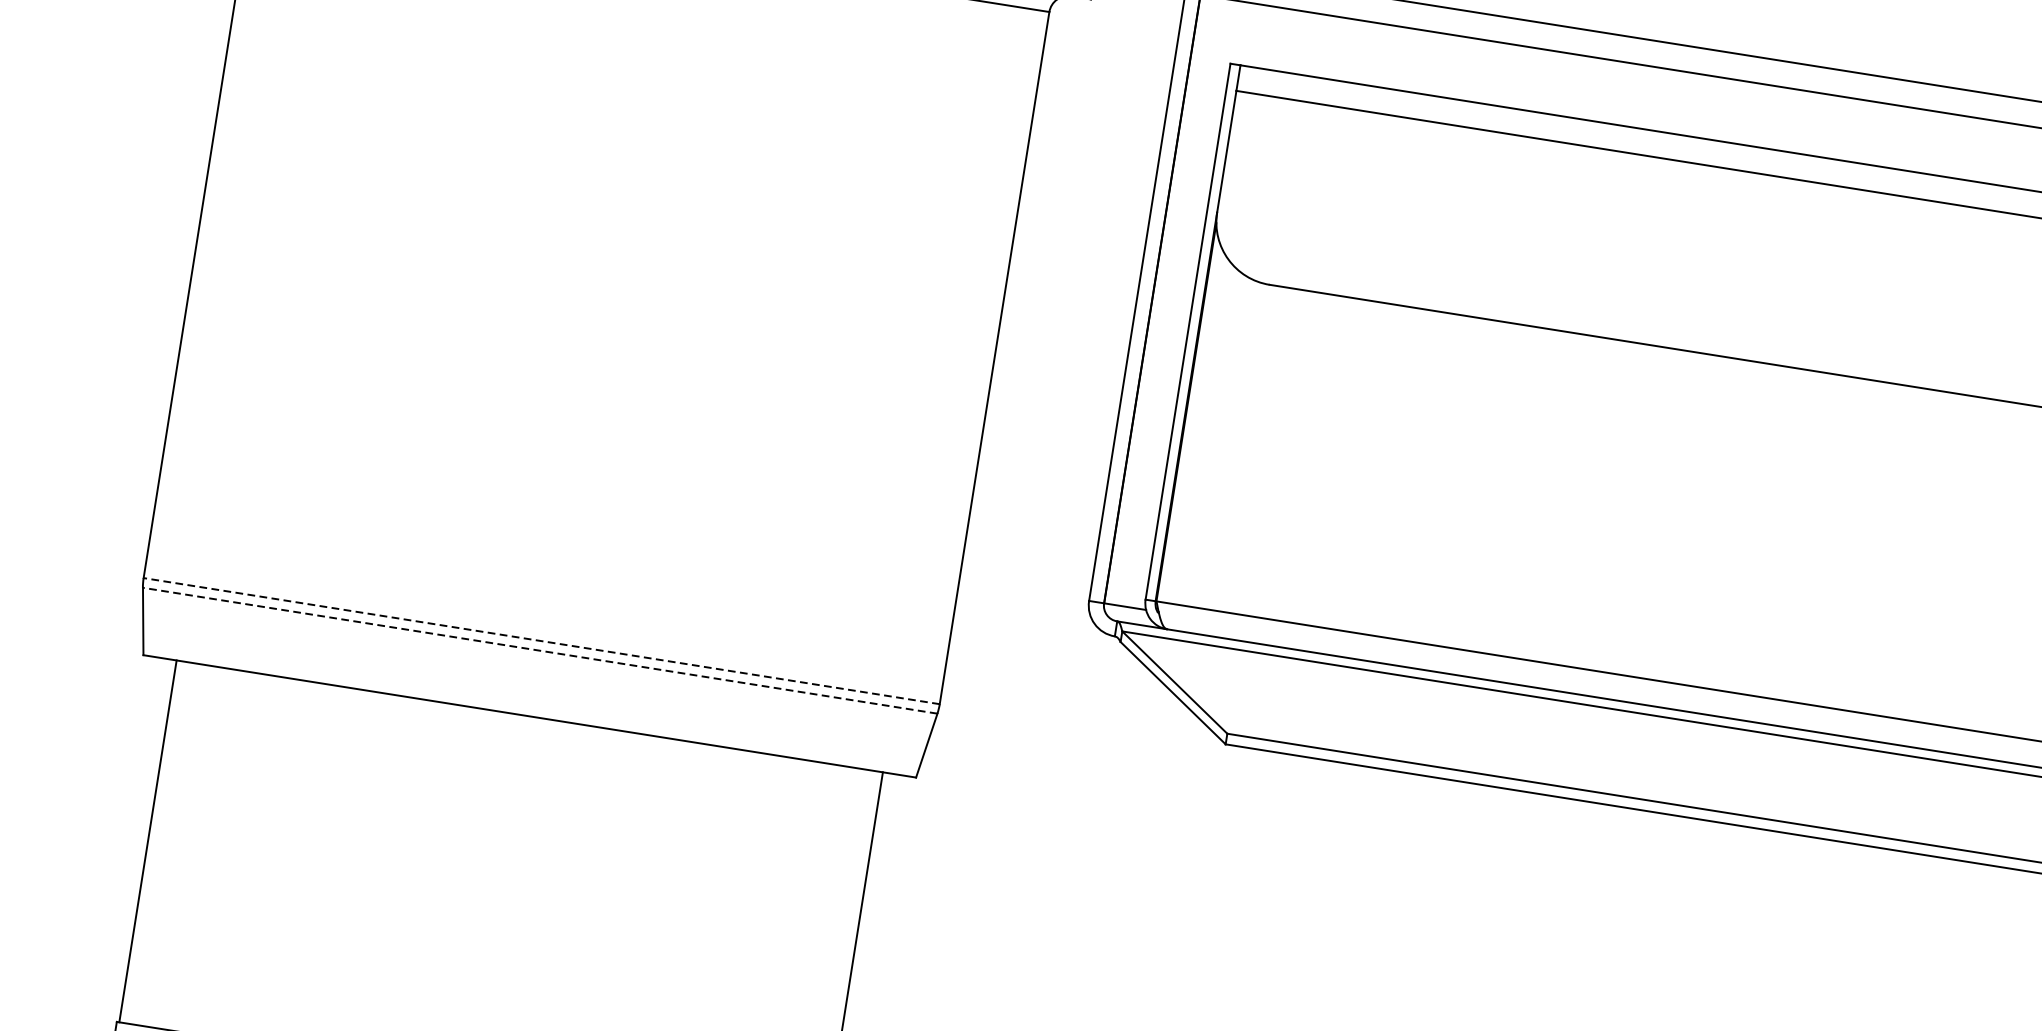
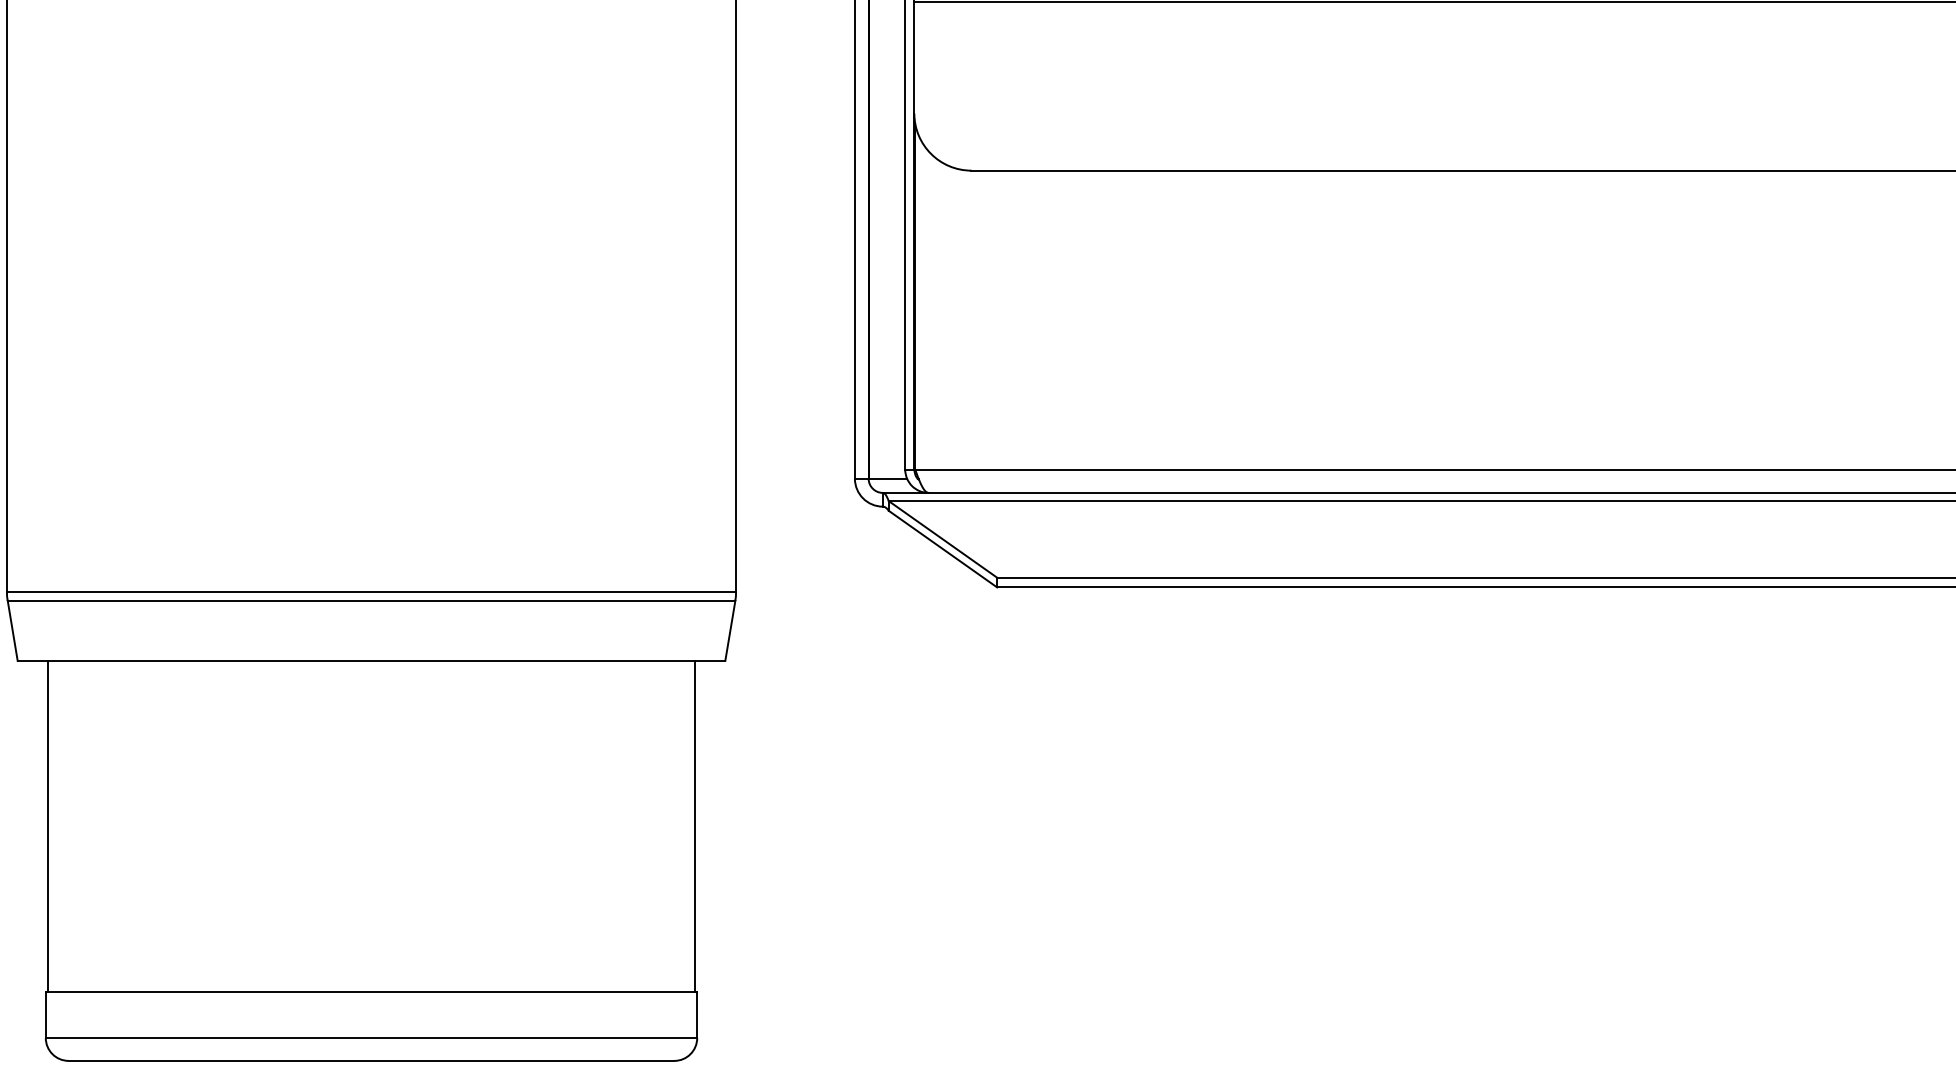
line: (541, 641) -> (371, 592), dashed -> solid
line: (540, 650) -> (371, 600), dashed -> solid

